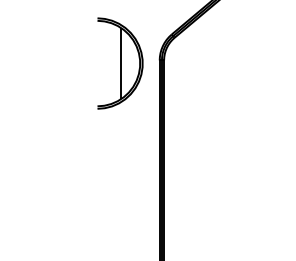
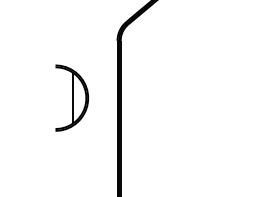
part: (119, 62) -> (71, 97), moved

